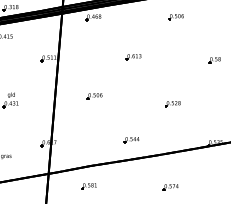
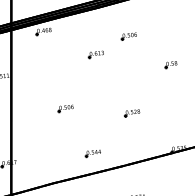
part: (175, 17) -> (128, 36), moved
part: (133, 57) -> (96, 54), moved
part: (94, 96) -> (65, 108), moved

